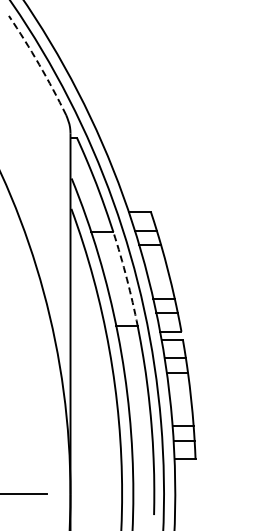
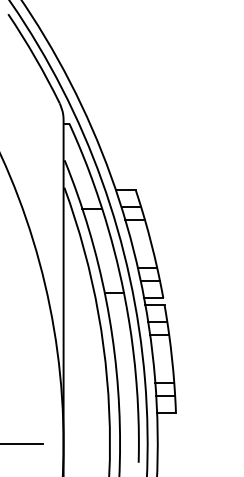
arc: (39, 64) -> (35, 57), dashed -> solid
arc: (126, 279) -> (113, 251), dashed -> solid

